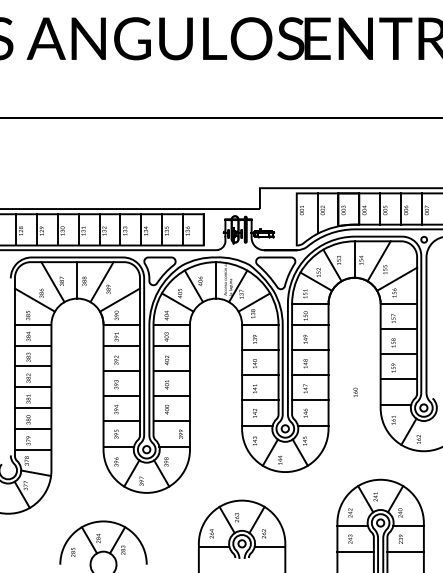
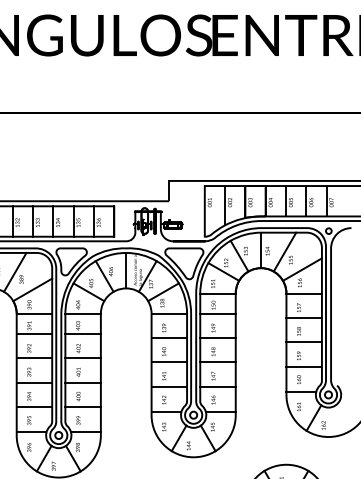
text: (355, 391) -> (298, 378), moved
text: (181, 433) -> (78, 419), moved

